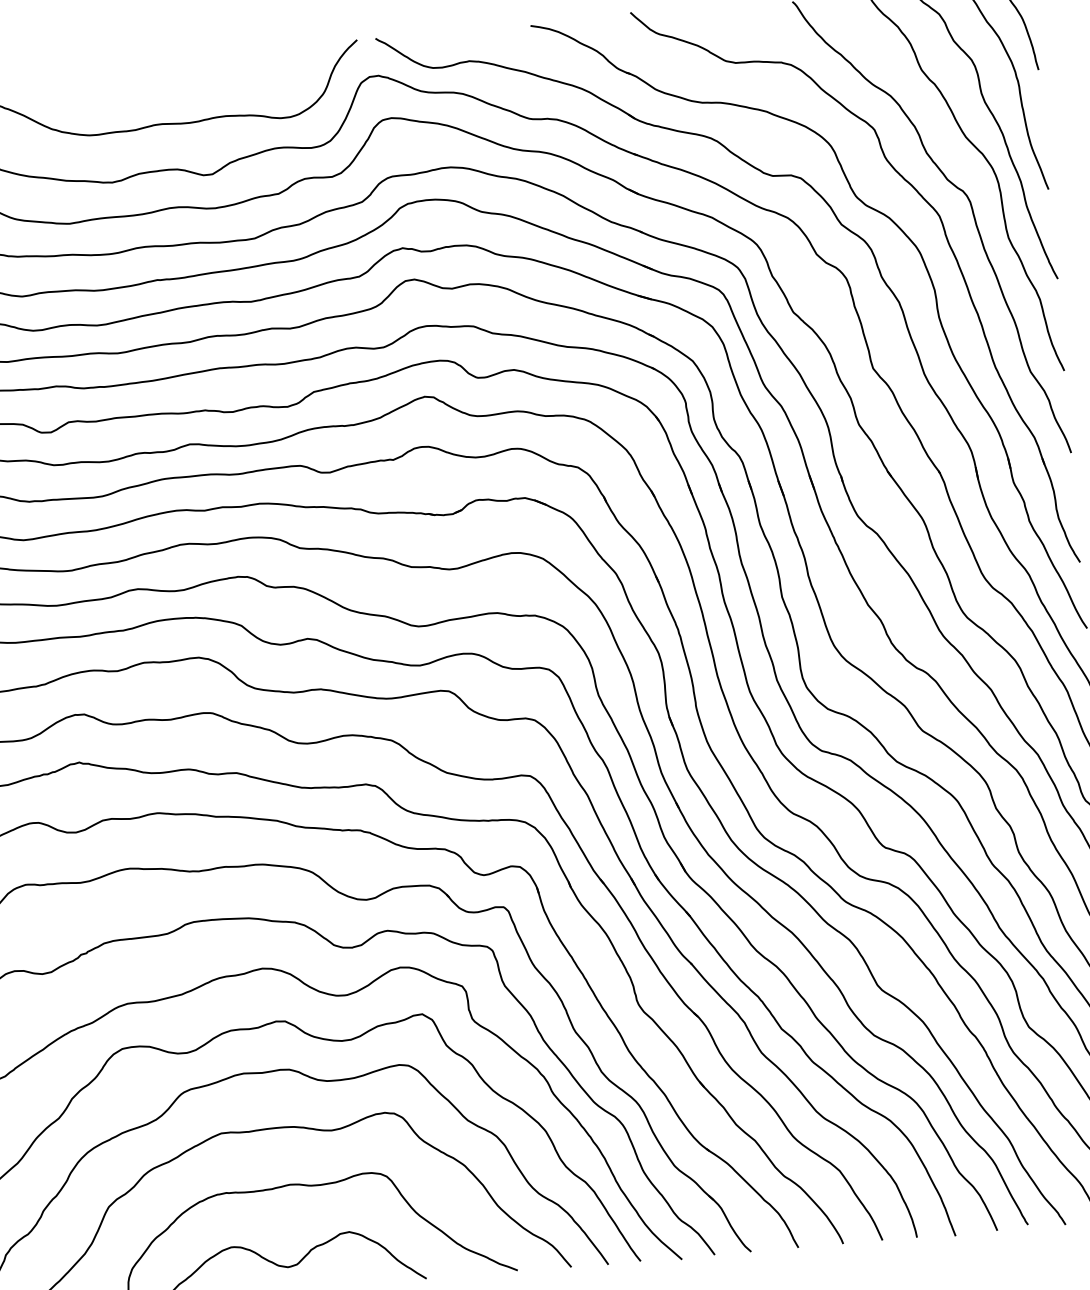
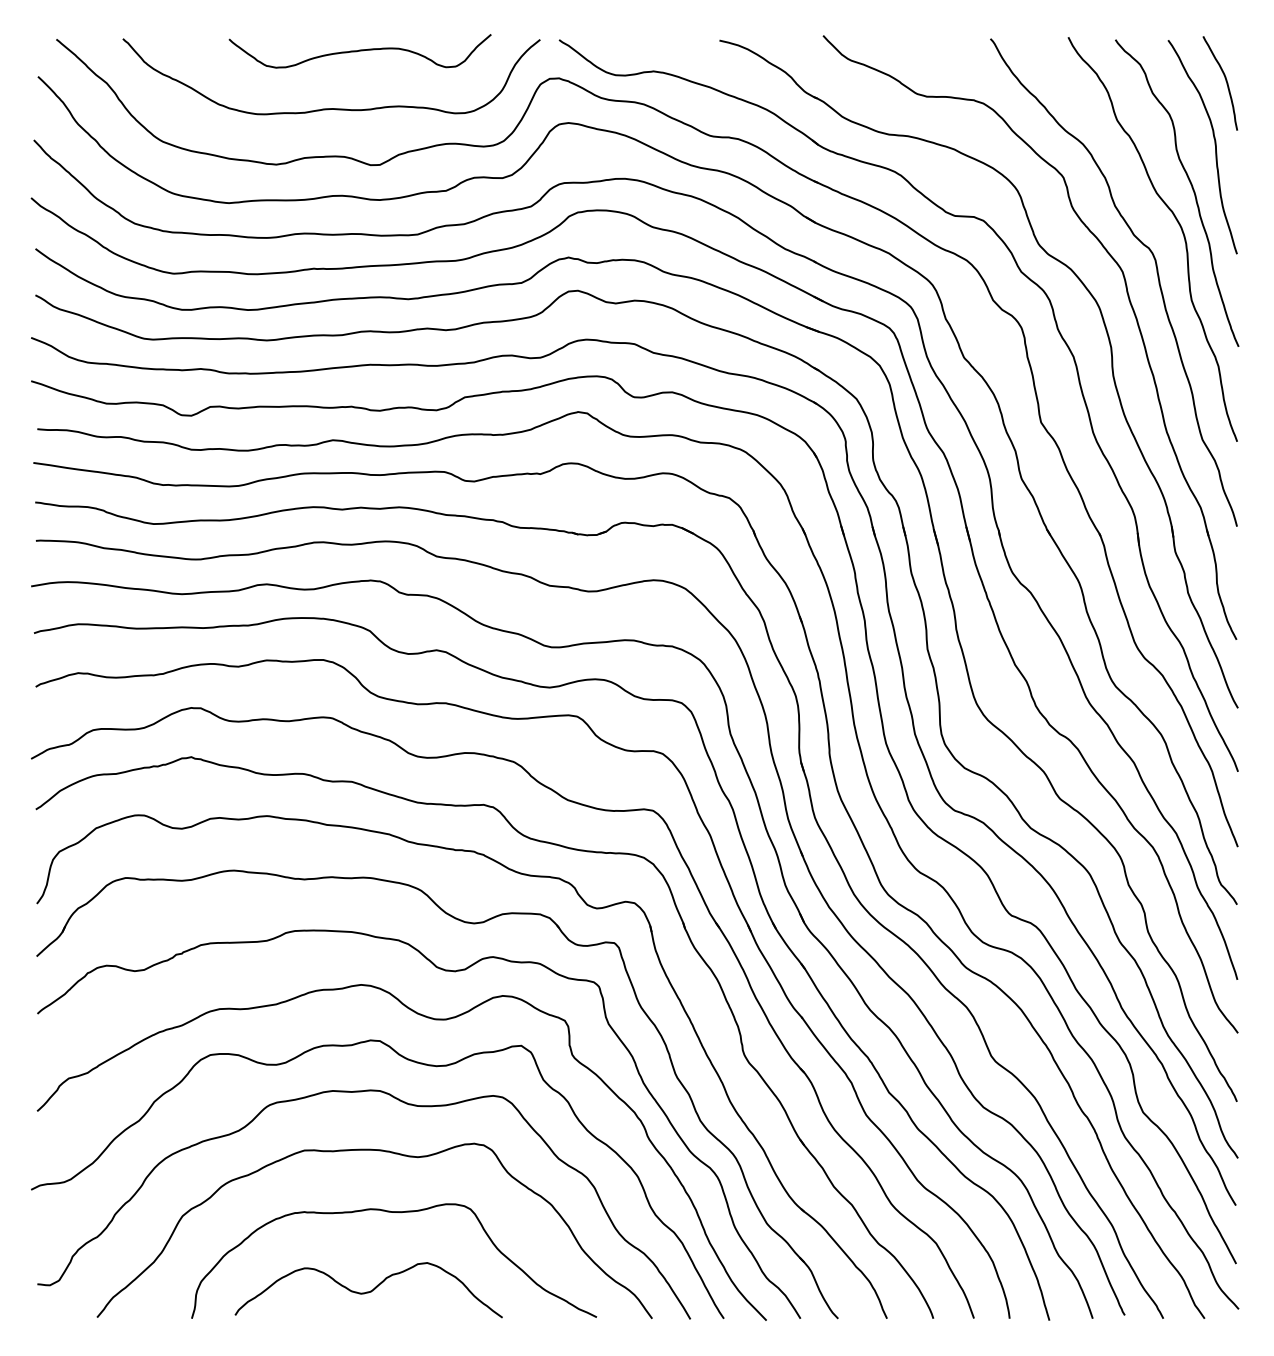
curve: (183, 66) -> (359, 51), added

